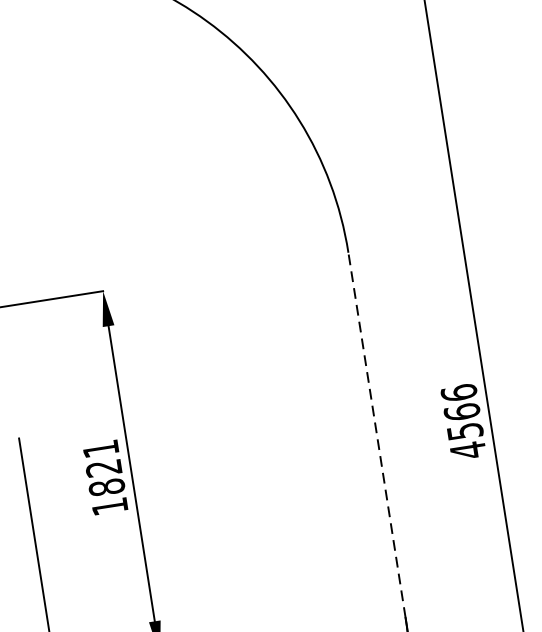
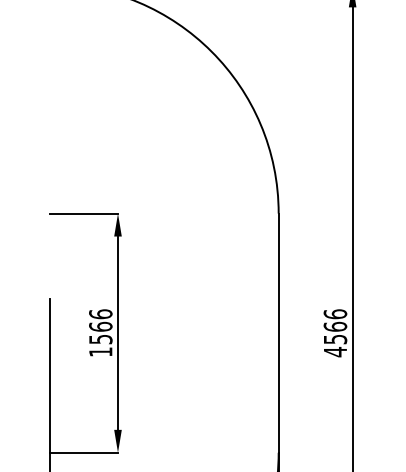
line: (376, 435) -> (278, 333), dashed -> solid
text: (103, 467) -> (100, 326), 1821 -> 1566

